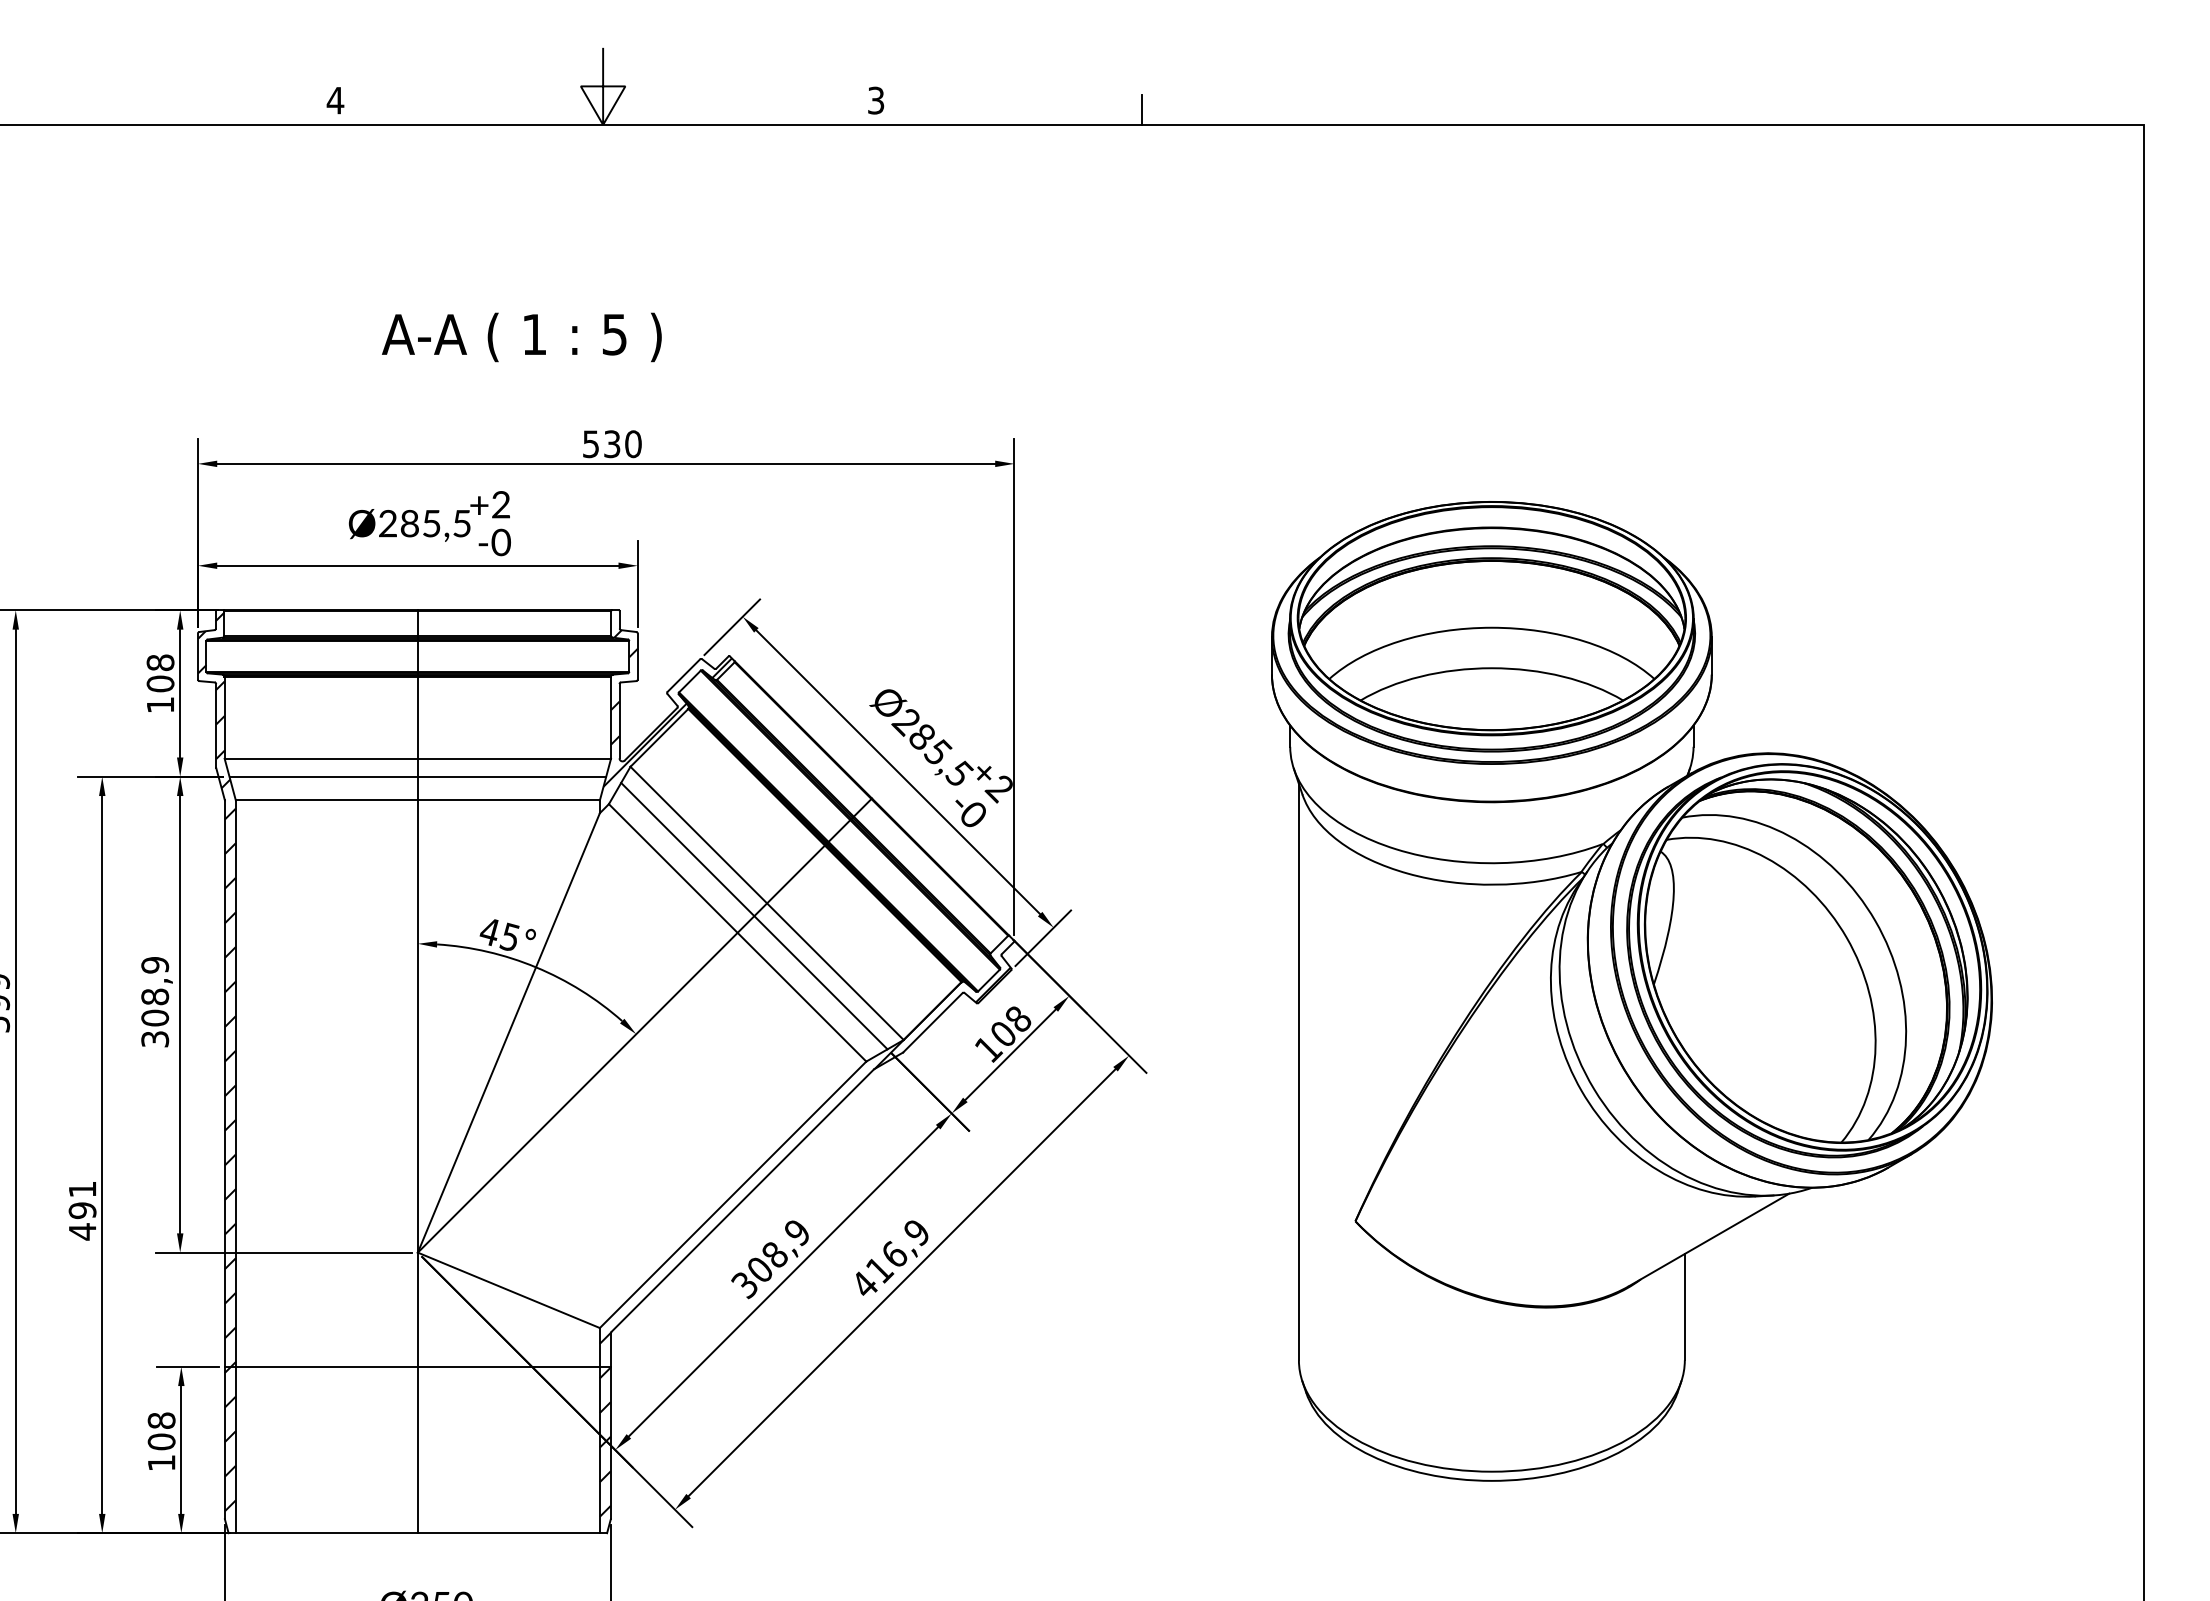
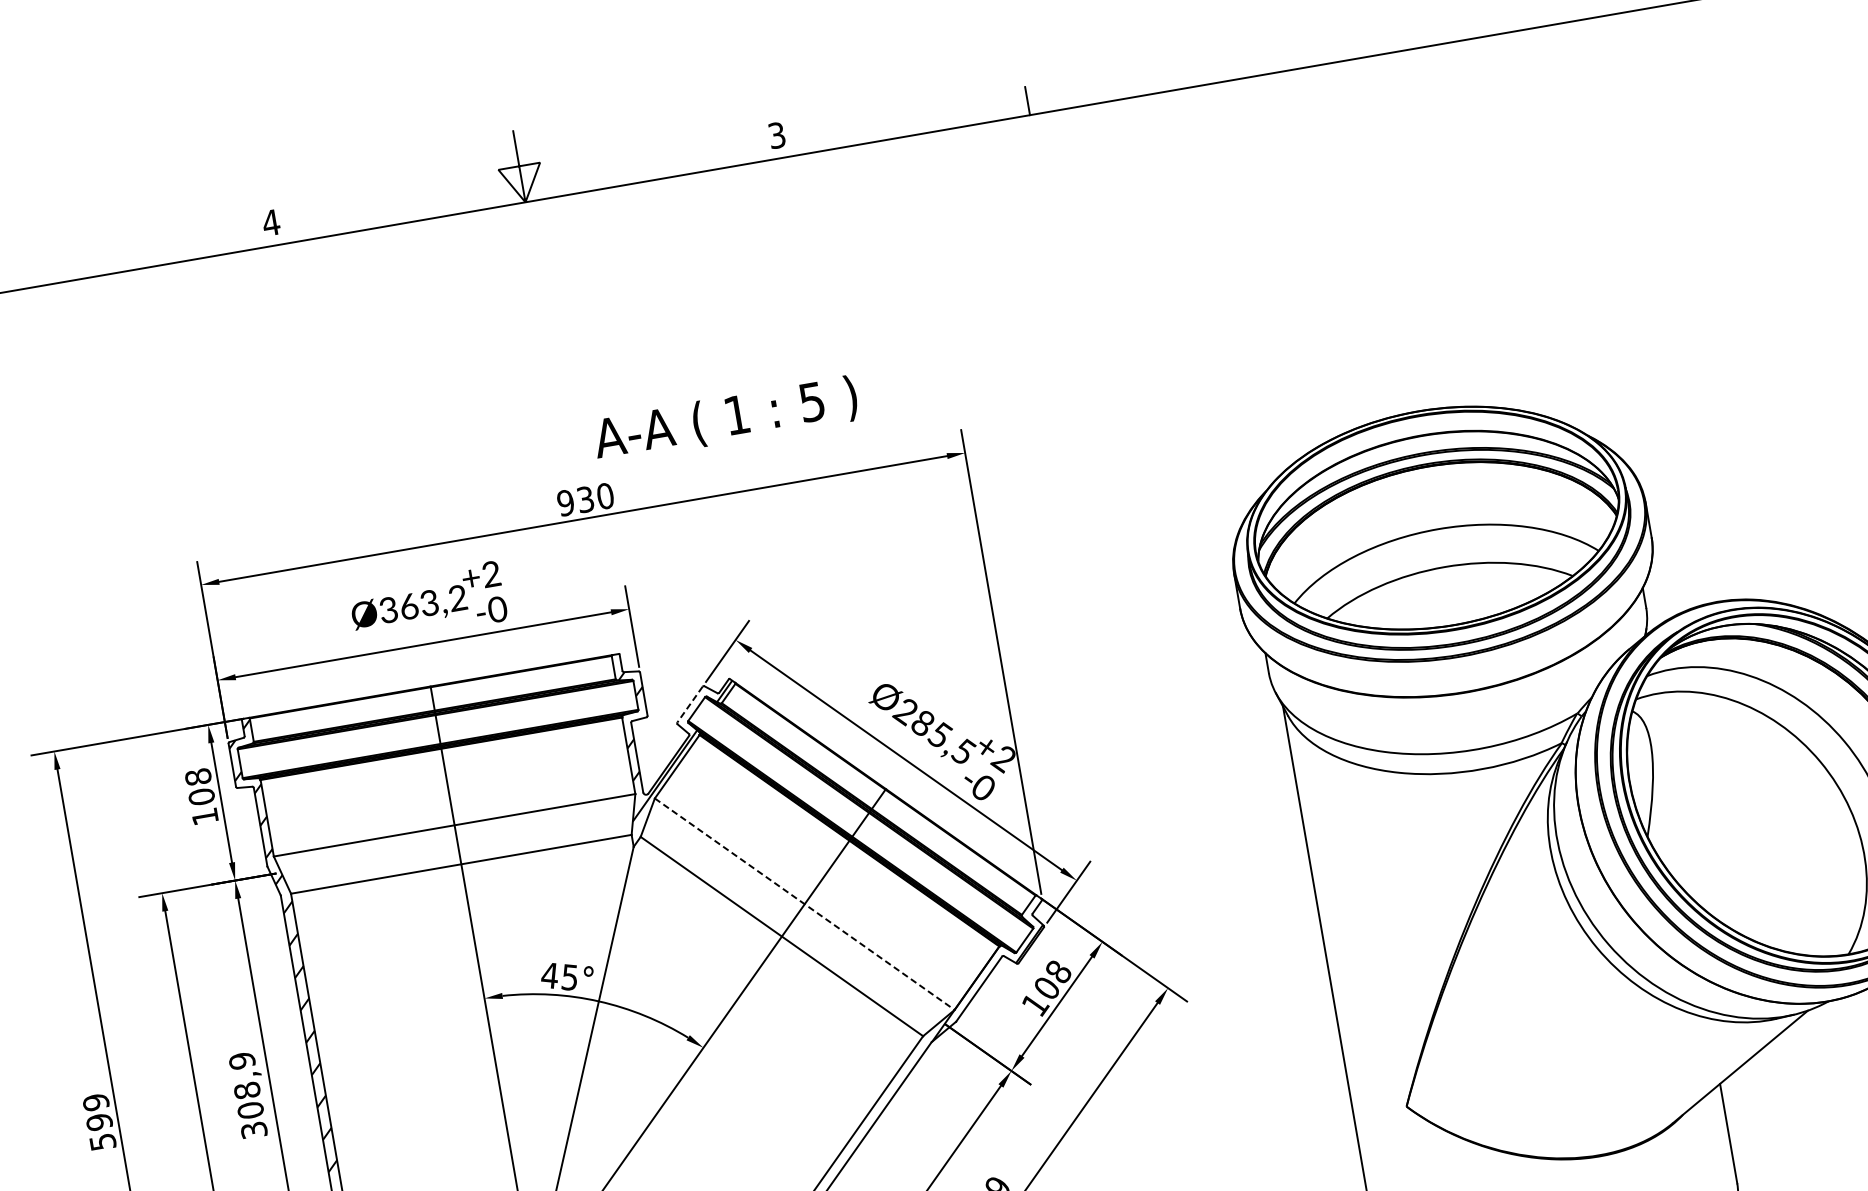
text: (521, 337) -> (725, 419), moved
text: (590, 443) -> (565, 502), 530 -> 930
text: (424, 523) -> (422, 604), Ø285,5 -> Ø363,2
line: (683, 675) -> (689, 704), solid -> dashed
line: (417, 776) -> (457, 841), removed
line: (767, 903) -> (805, 904), solid -> dashed
line: (754, 915) -> (794, 917), removed

